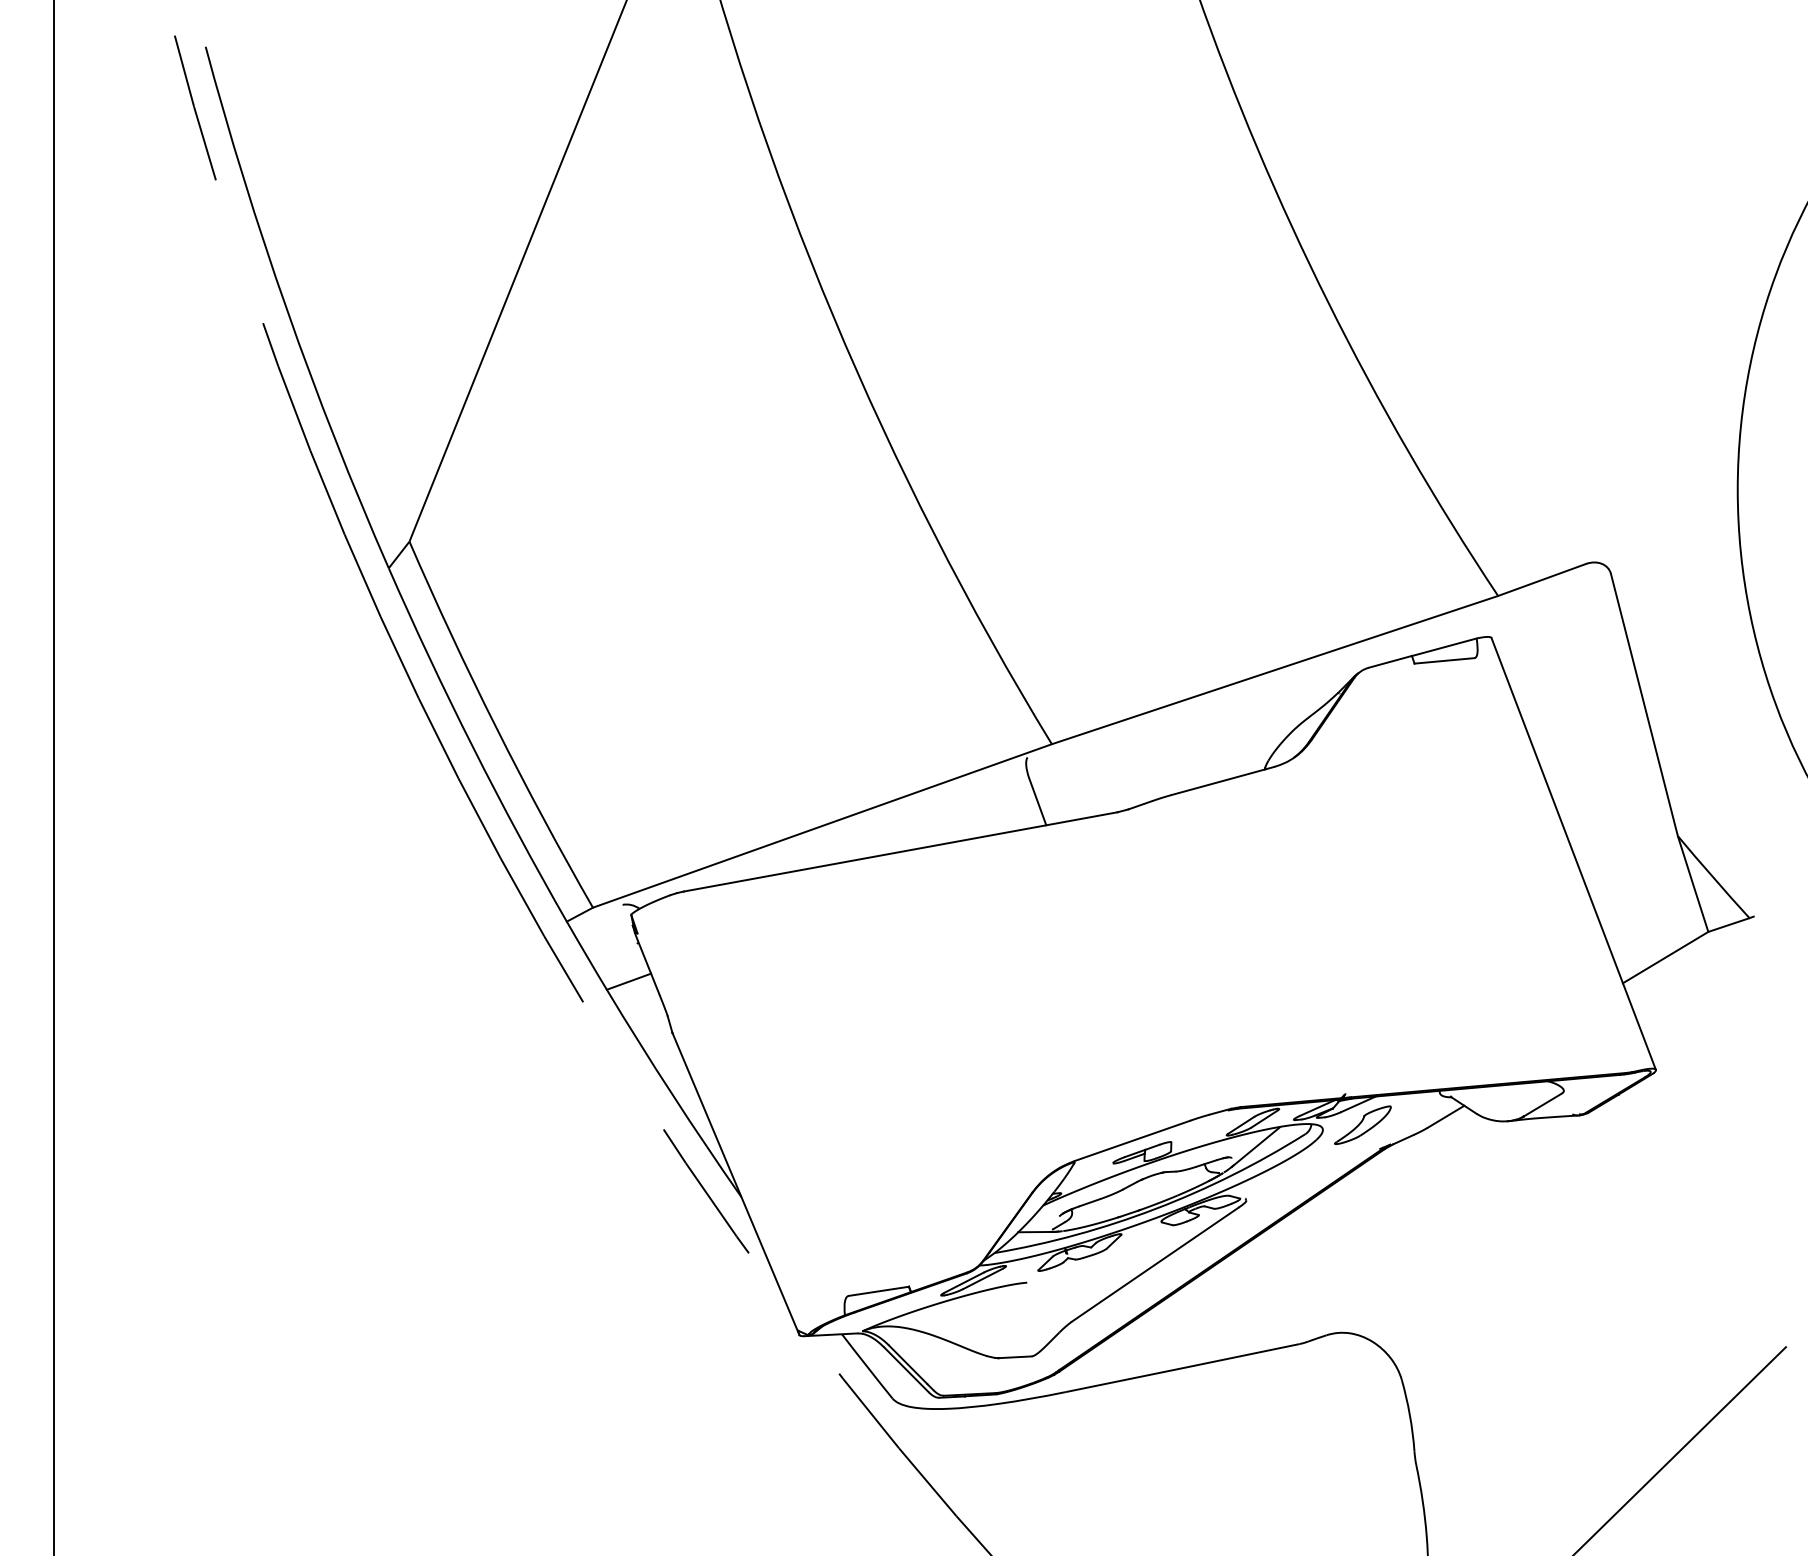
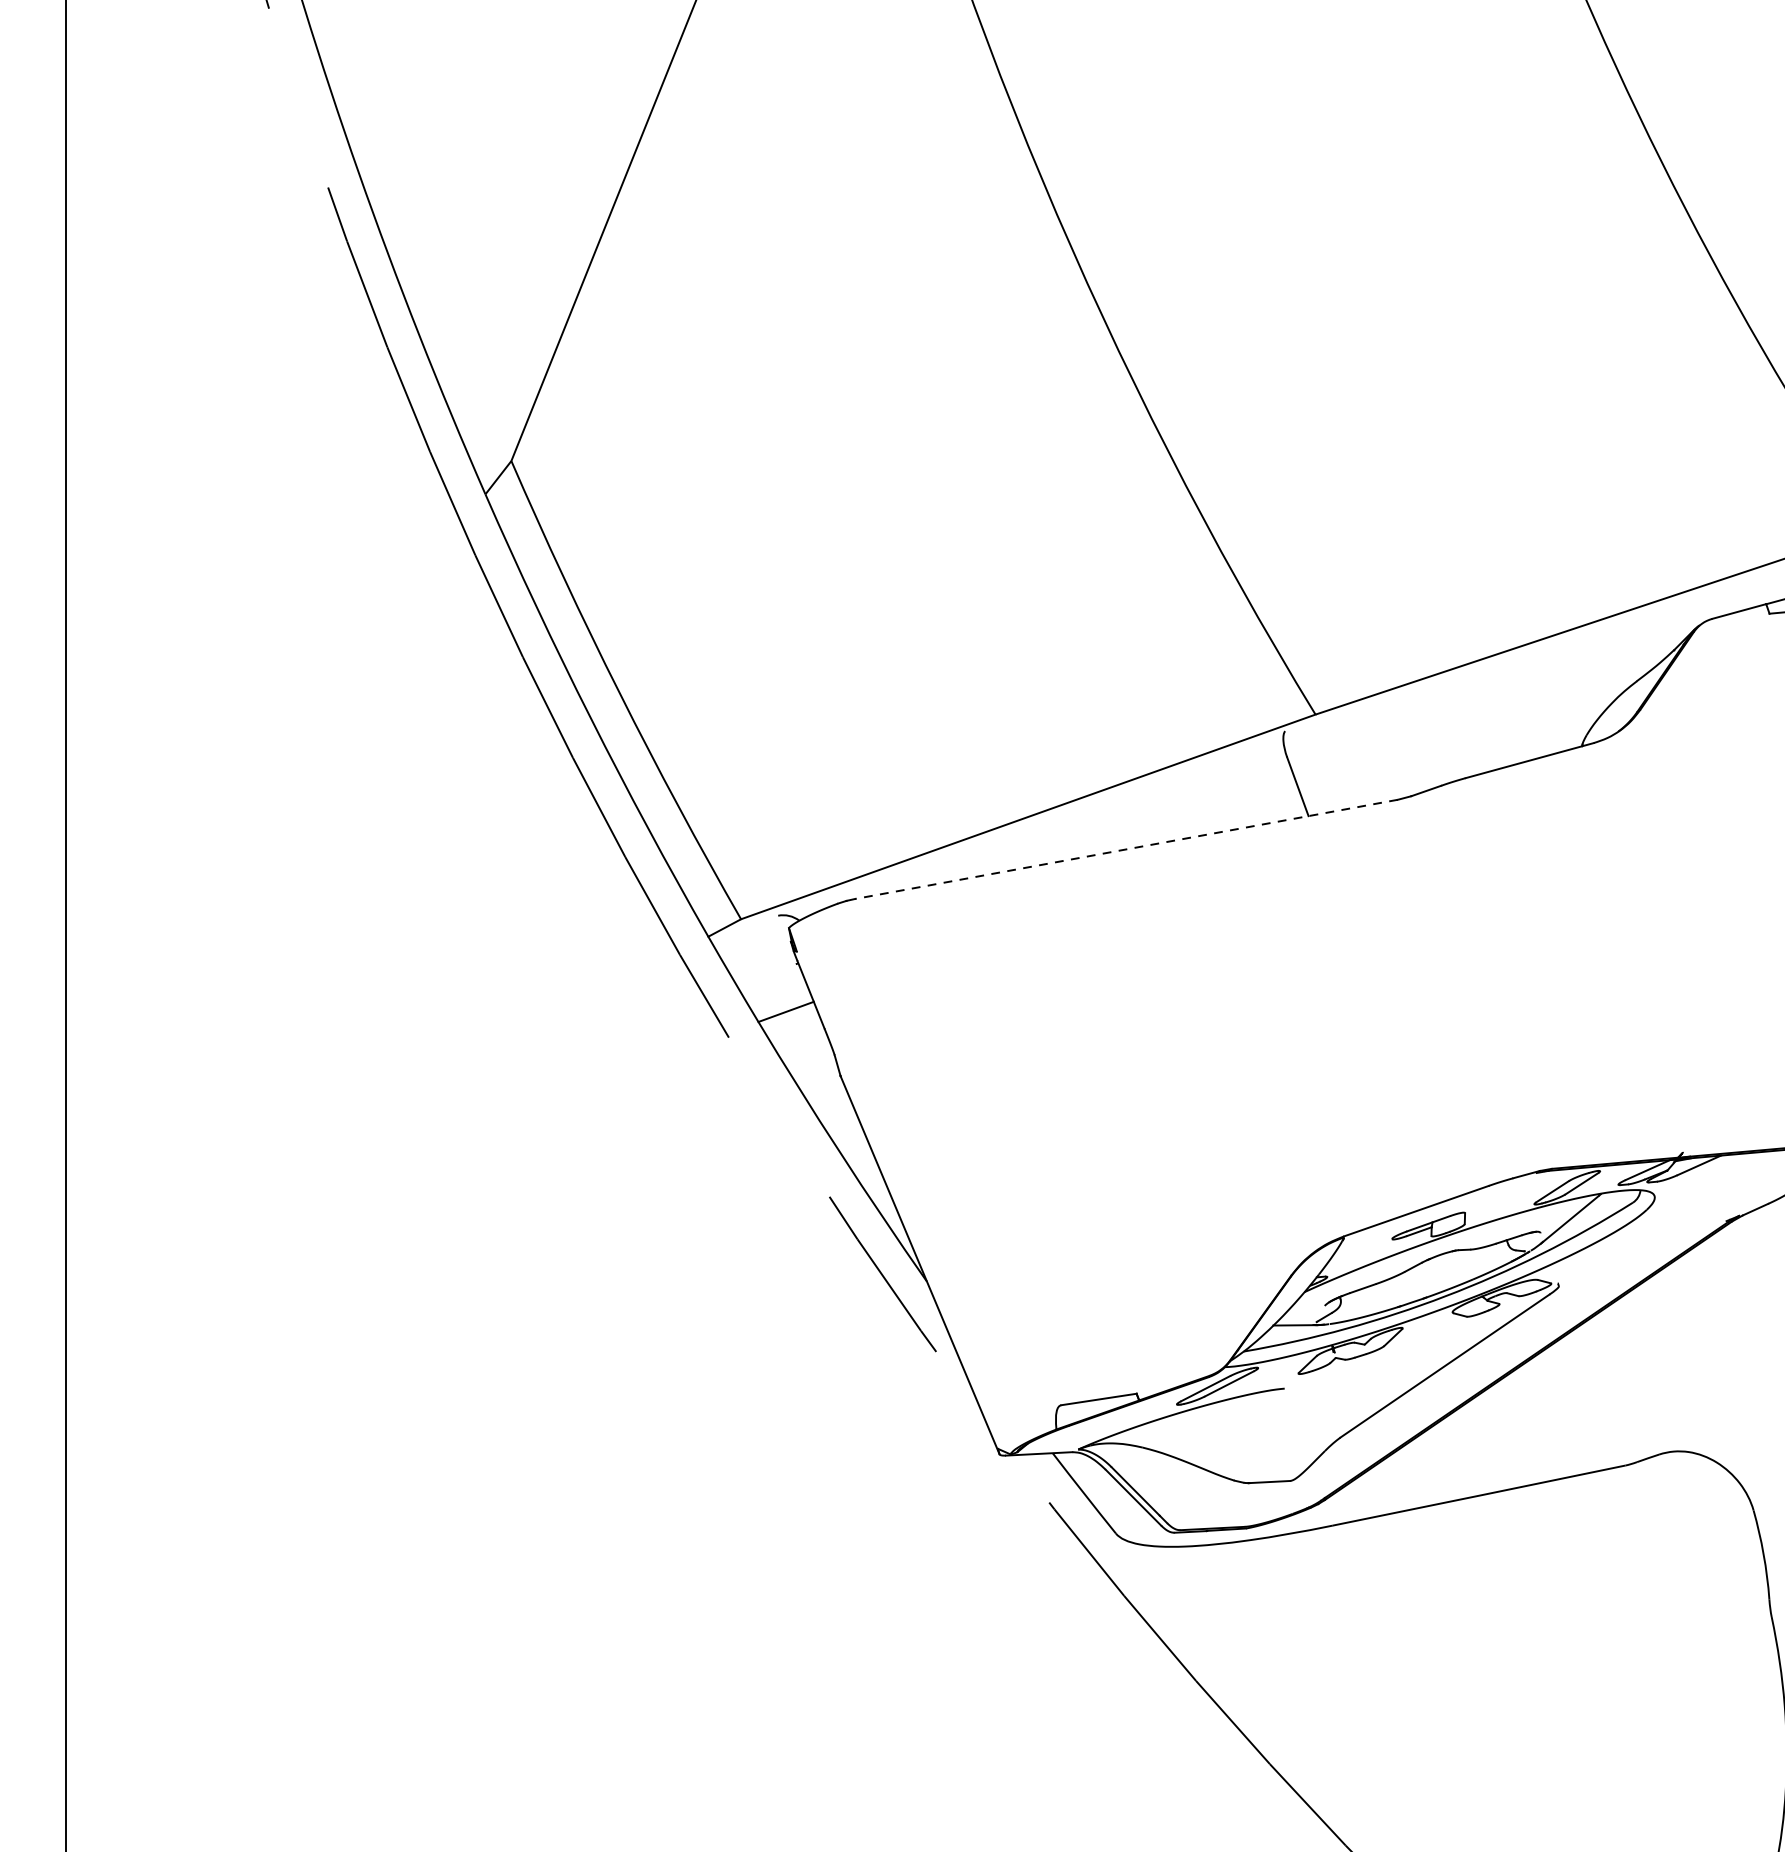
line: (900, 851) -> (1126, 848), solid -> dashed
part: (1362, 1125) -> (1704, 1191), removed

